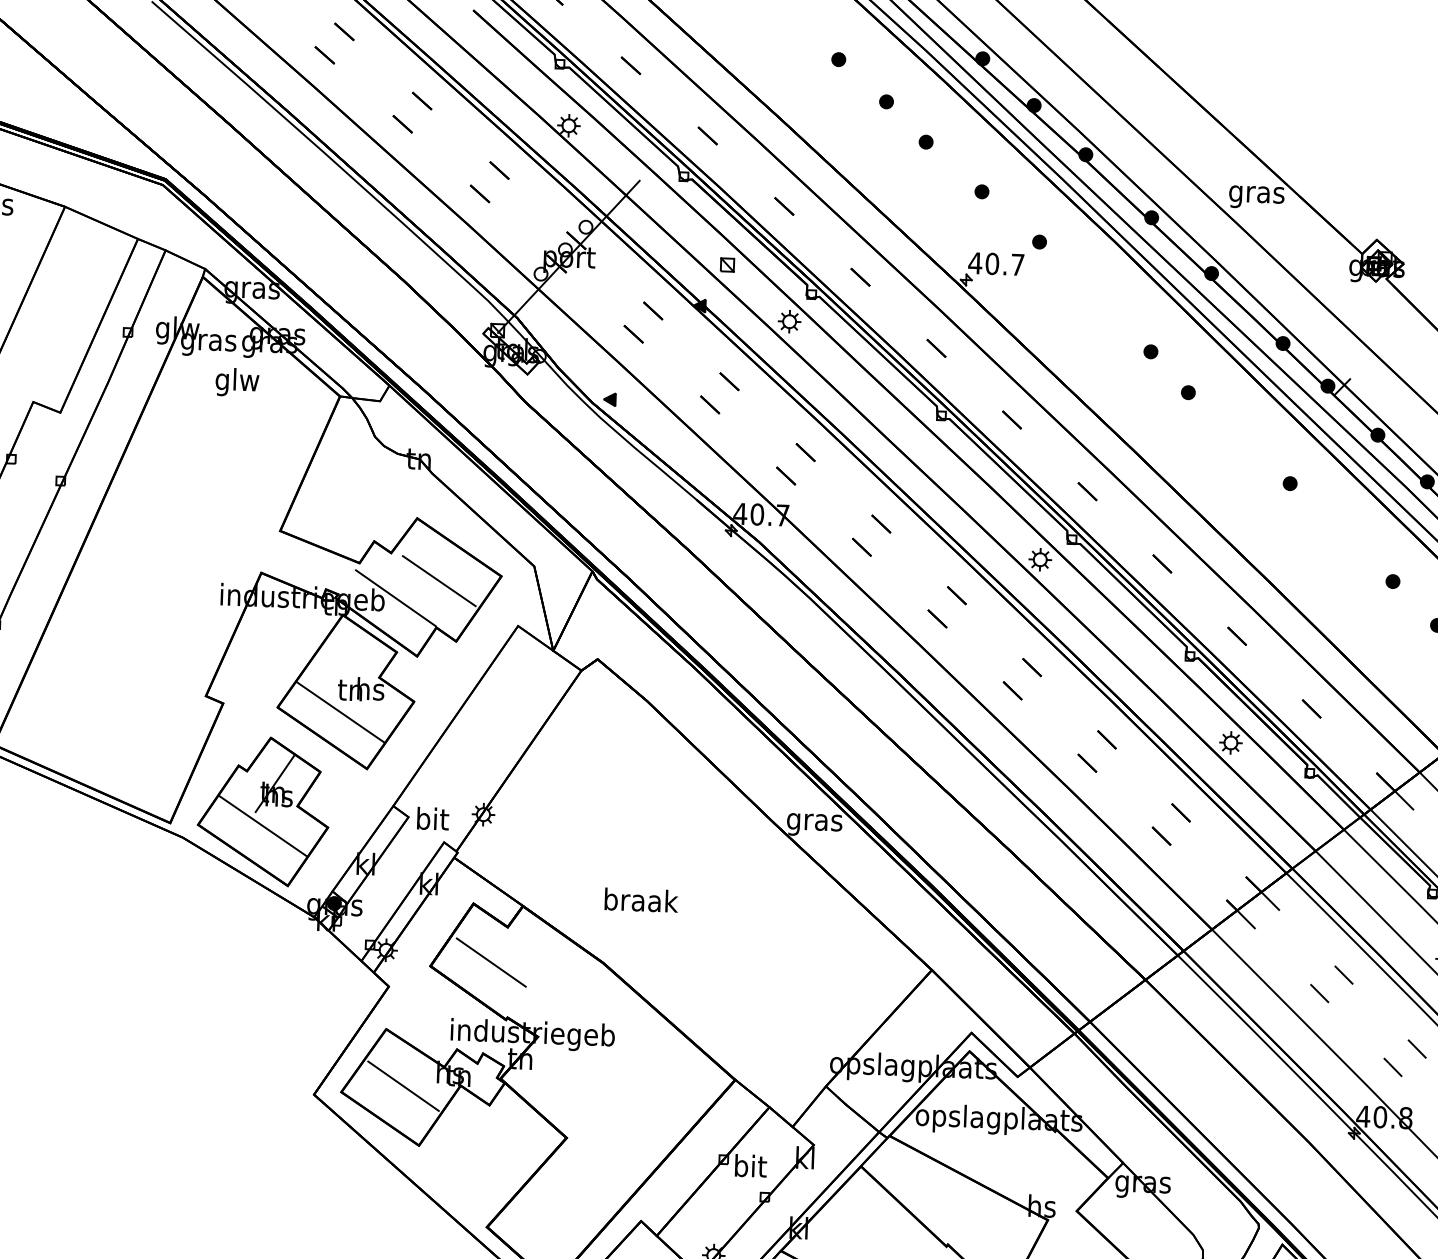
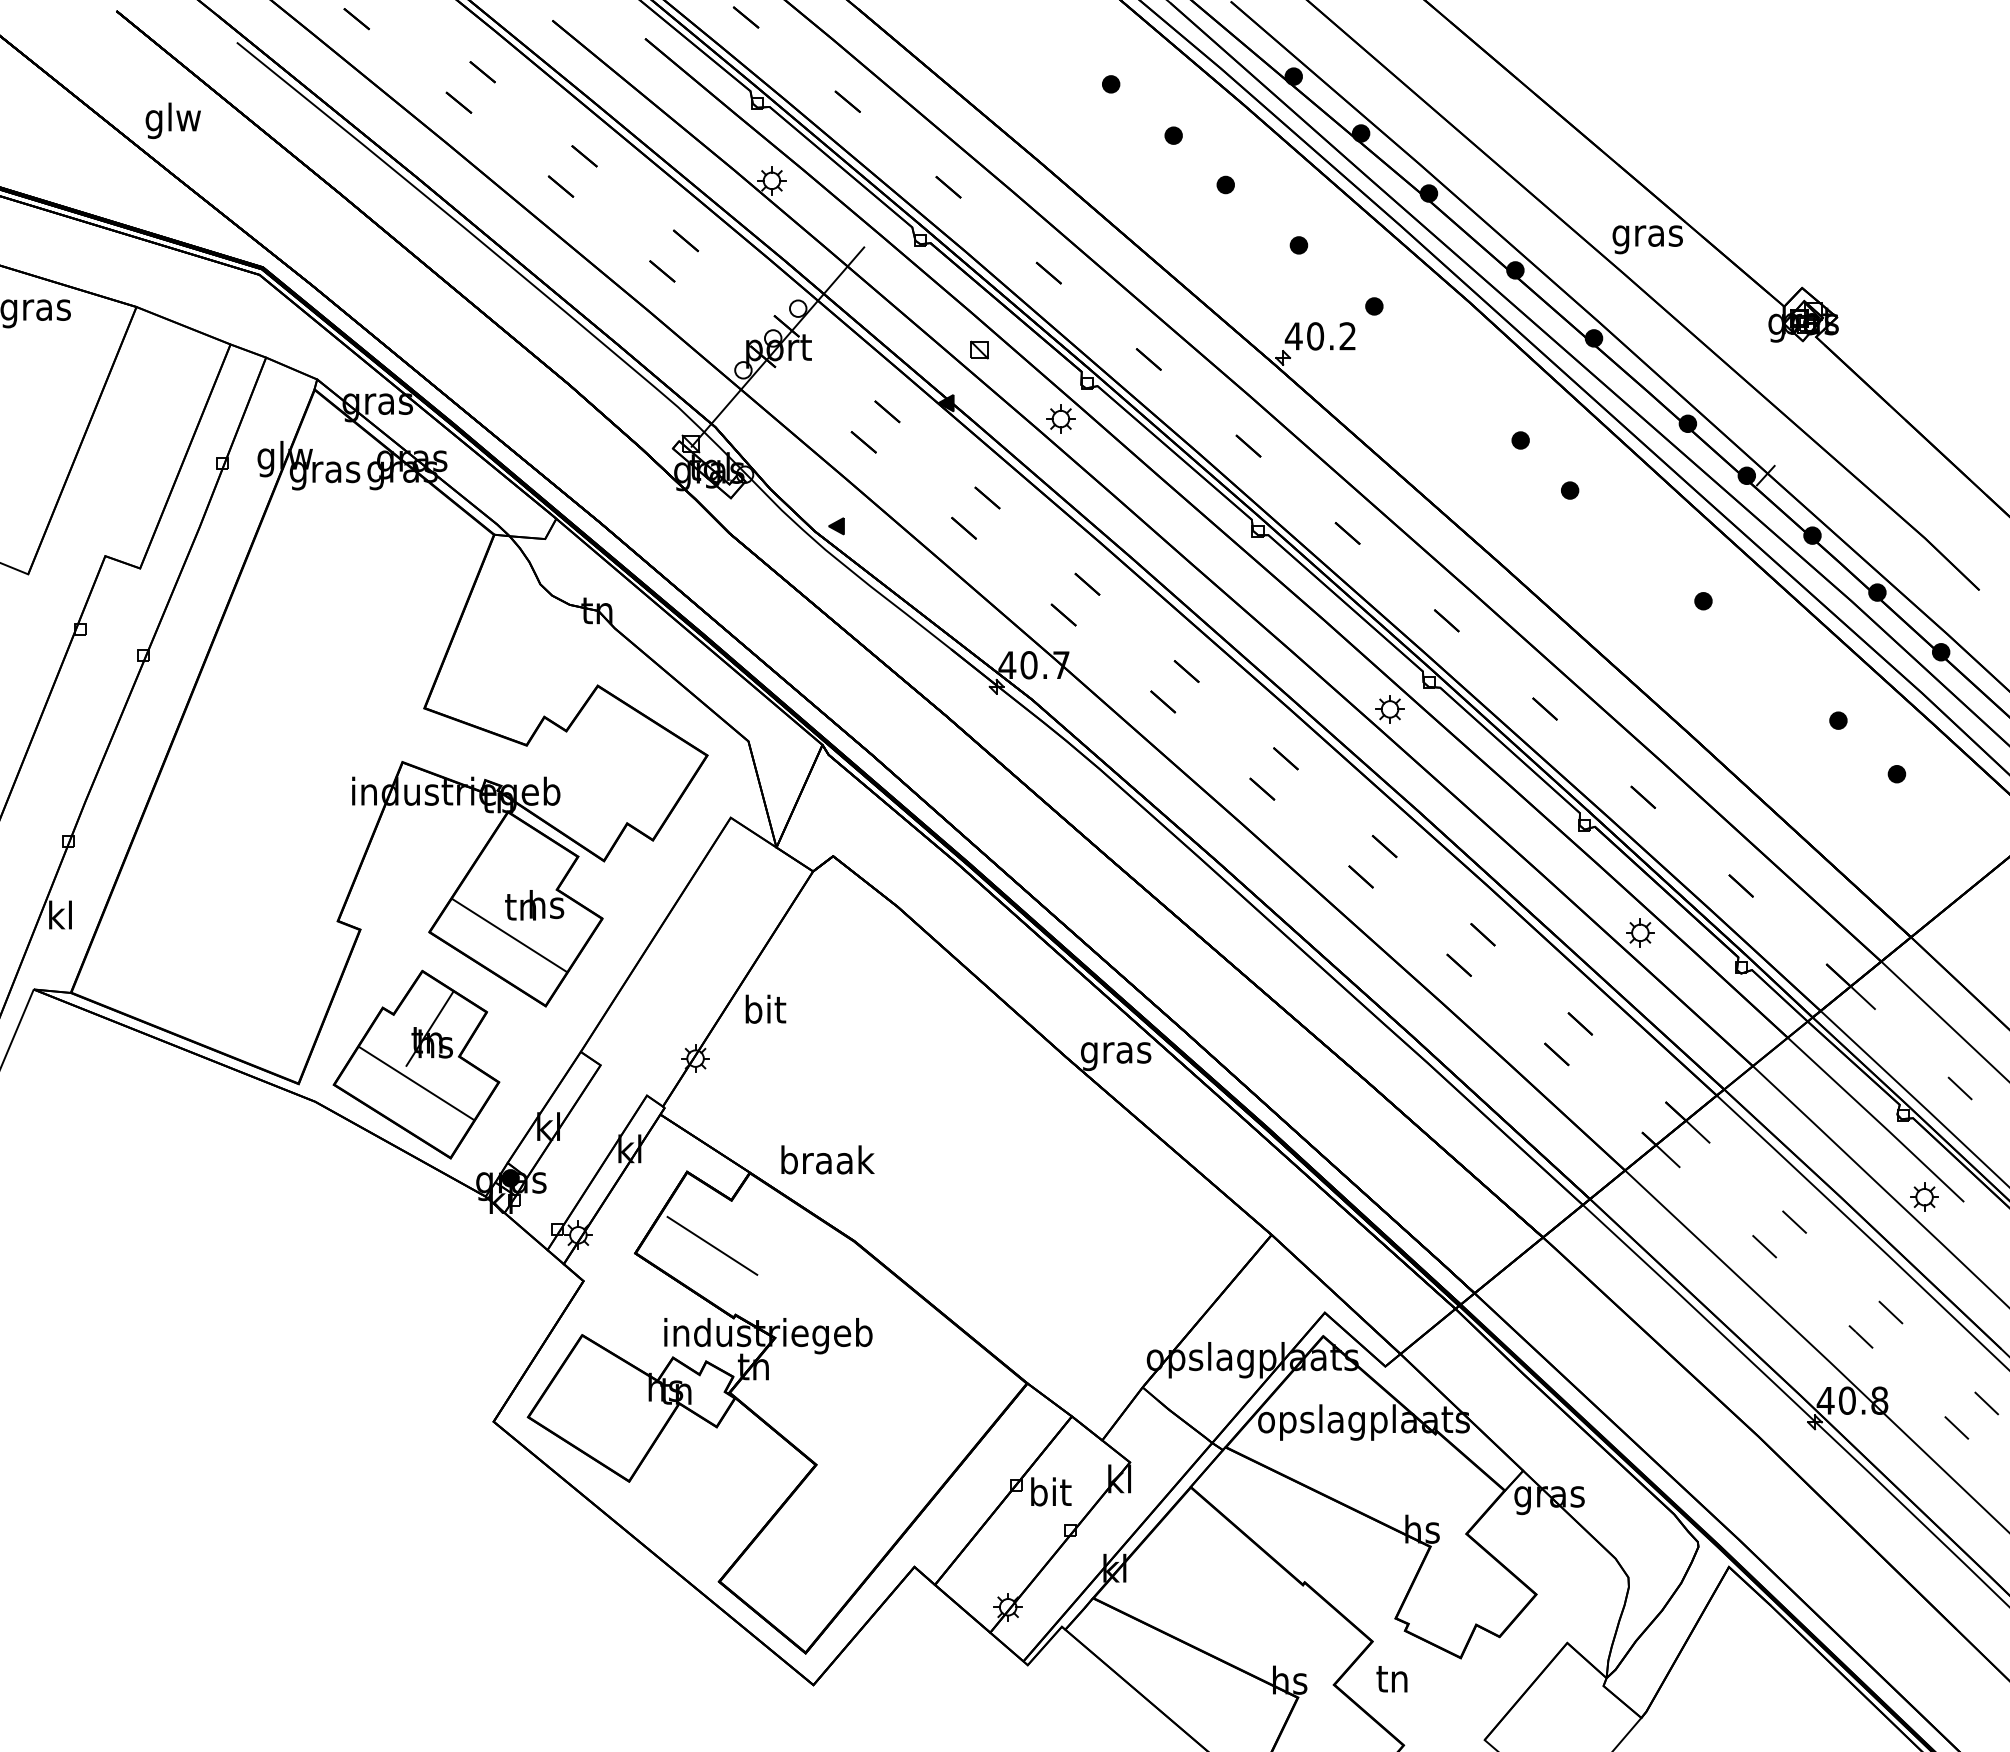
text: (1017, 264) -> (1347, 336), 40.7 -> 40.2
text: (236, 382) -> (172, 120), moved
line: (439, 581) -> (628, 764), removed
line: (395, 597) -> (574, 787), removed
text: (432, 818) -> (765, 1008), moved
text: (641, 899) -> (827, 1159), moved
line: (403, 1085) -> (606, 1406), removed

